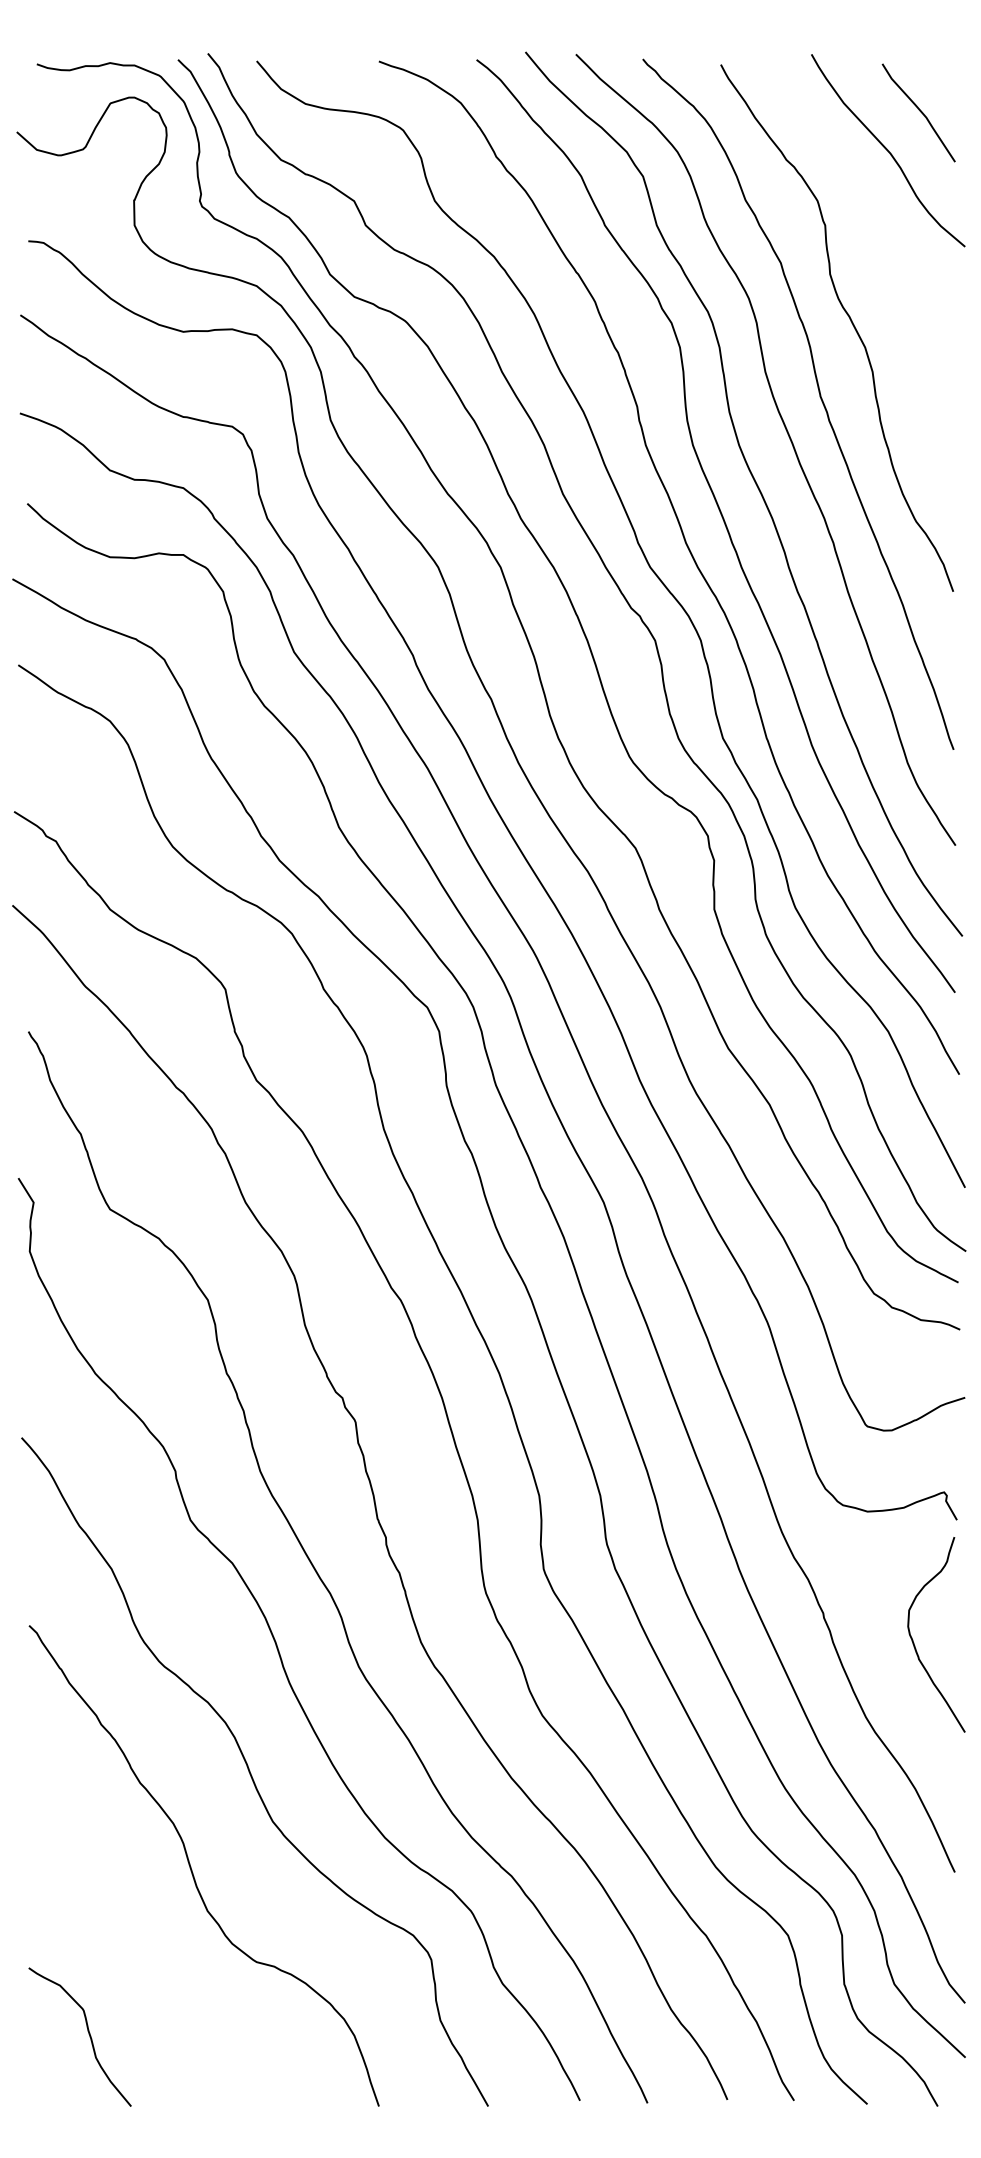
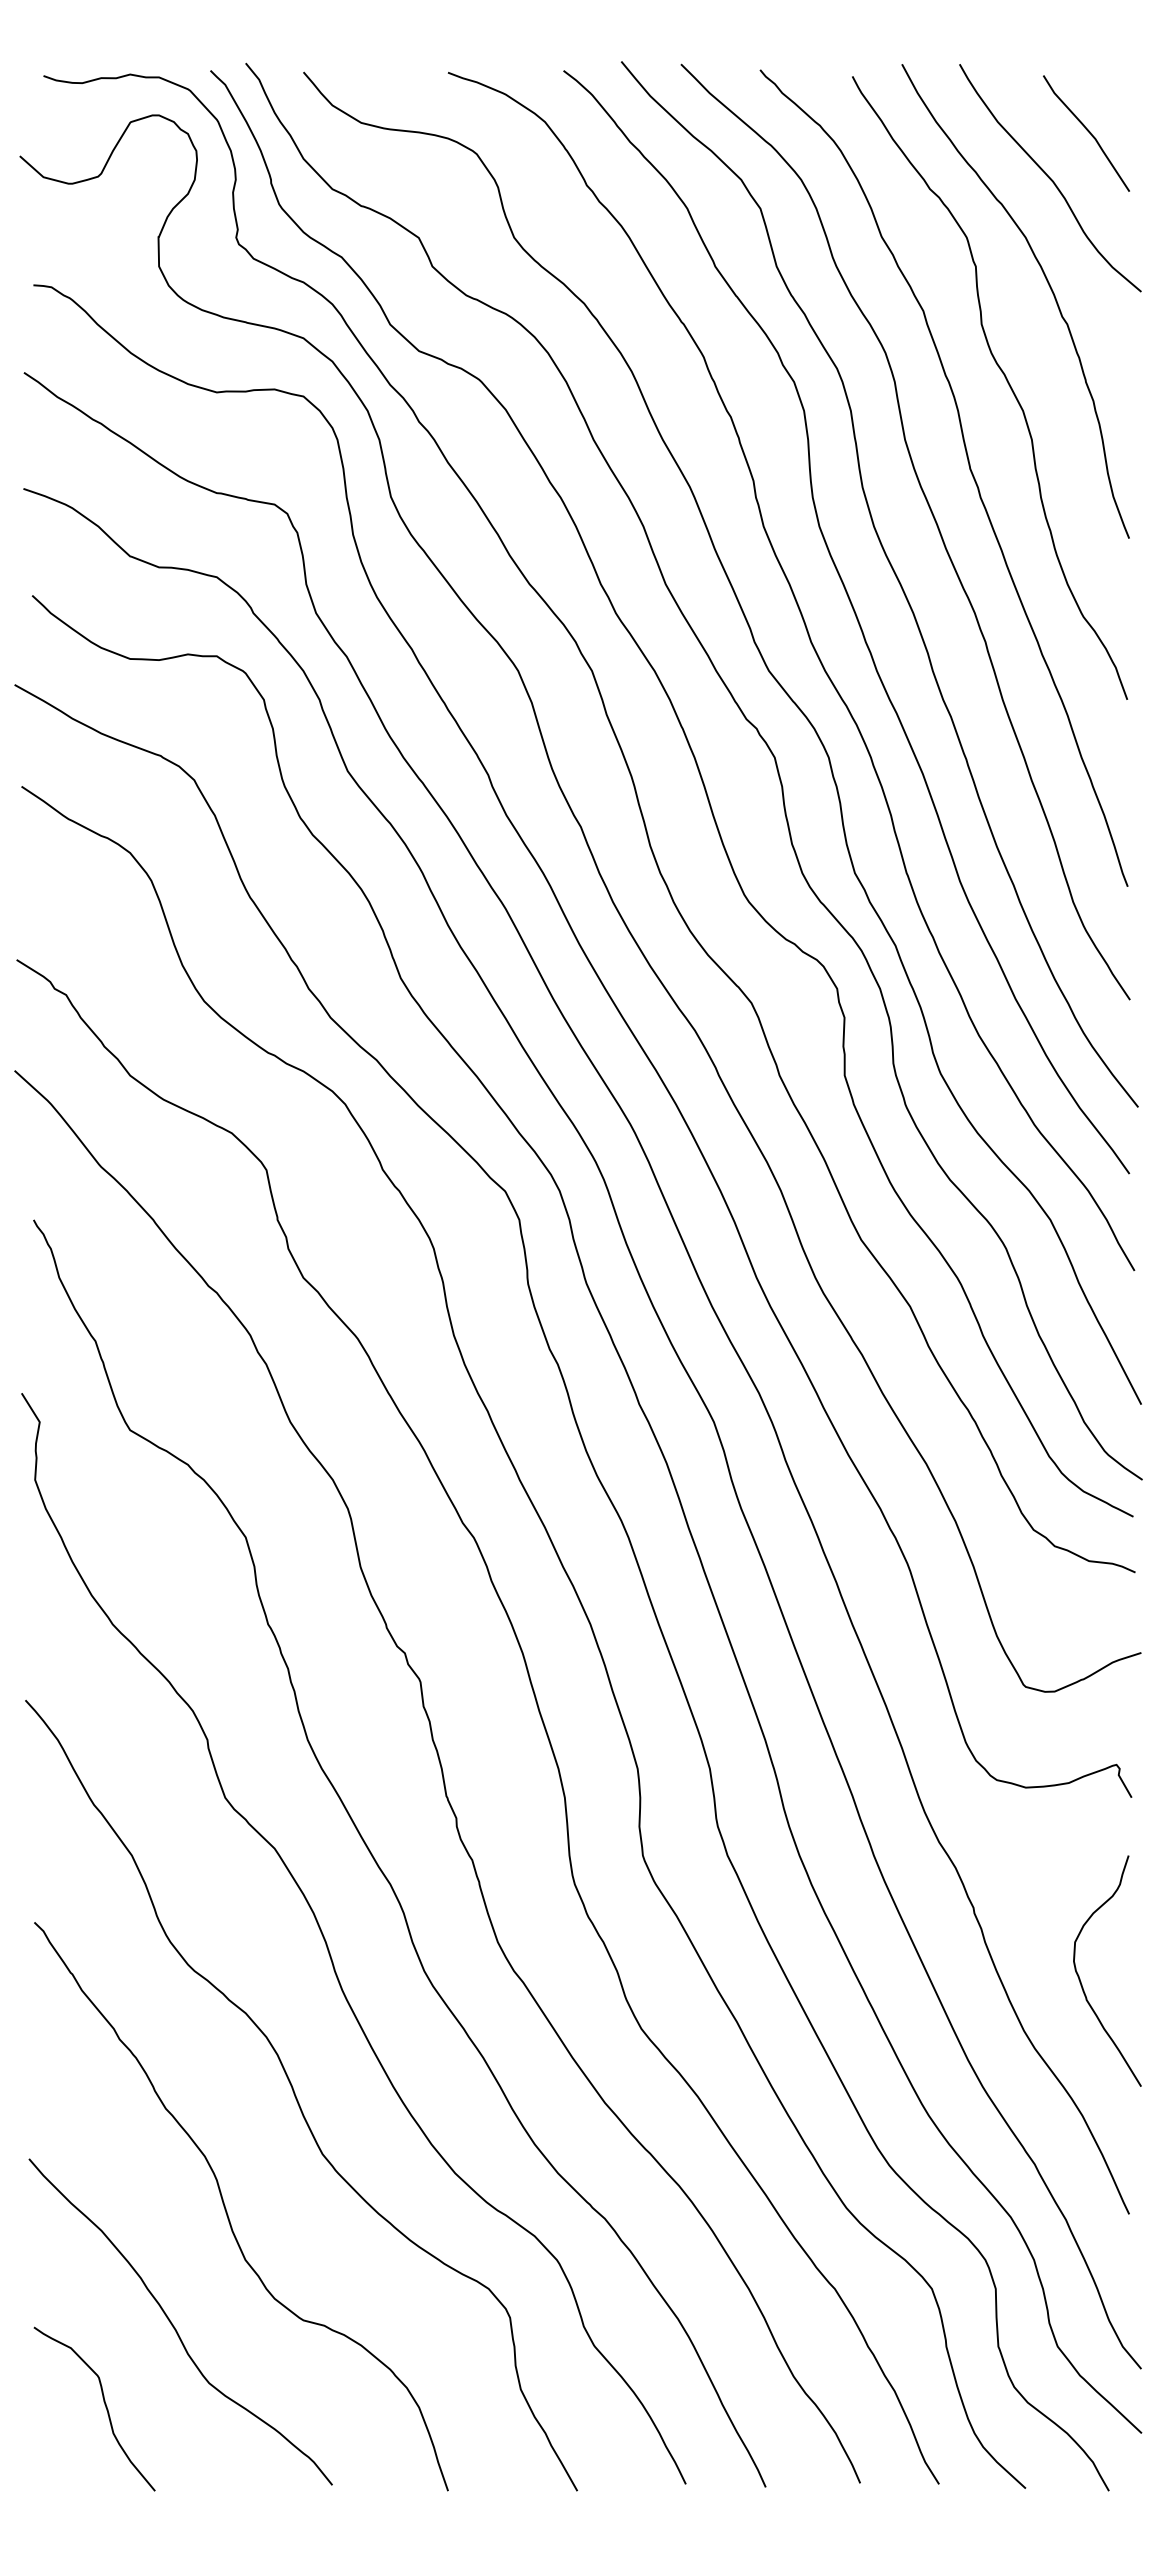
curve: (886, 241) -> (1048, 285), added
curve: (914, 1642) -> (1081, 1980), moved
curve: (147, 1966) -> (174, 2325), added

